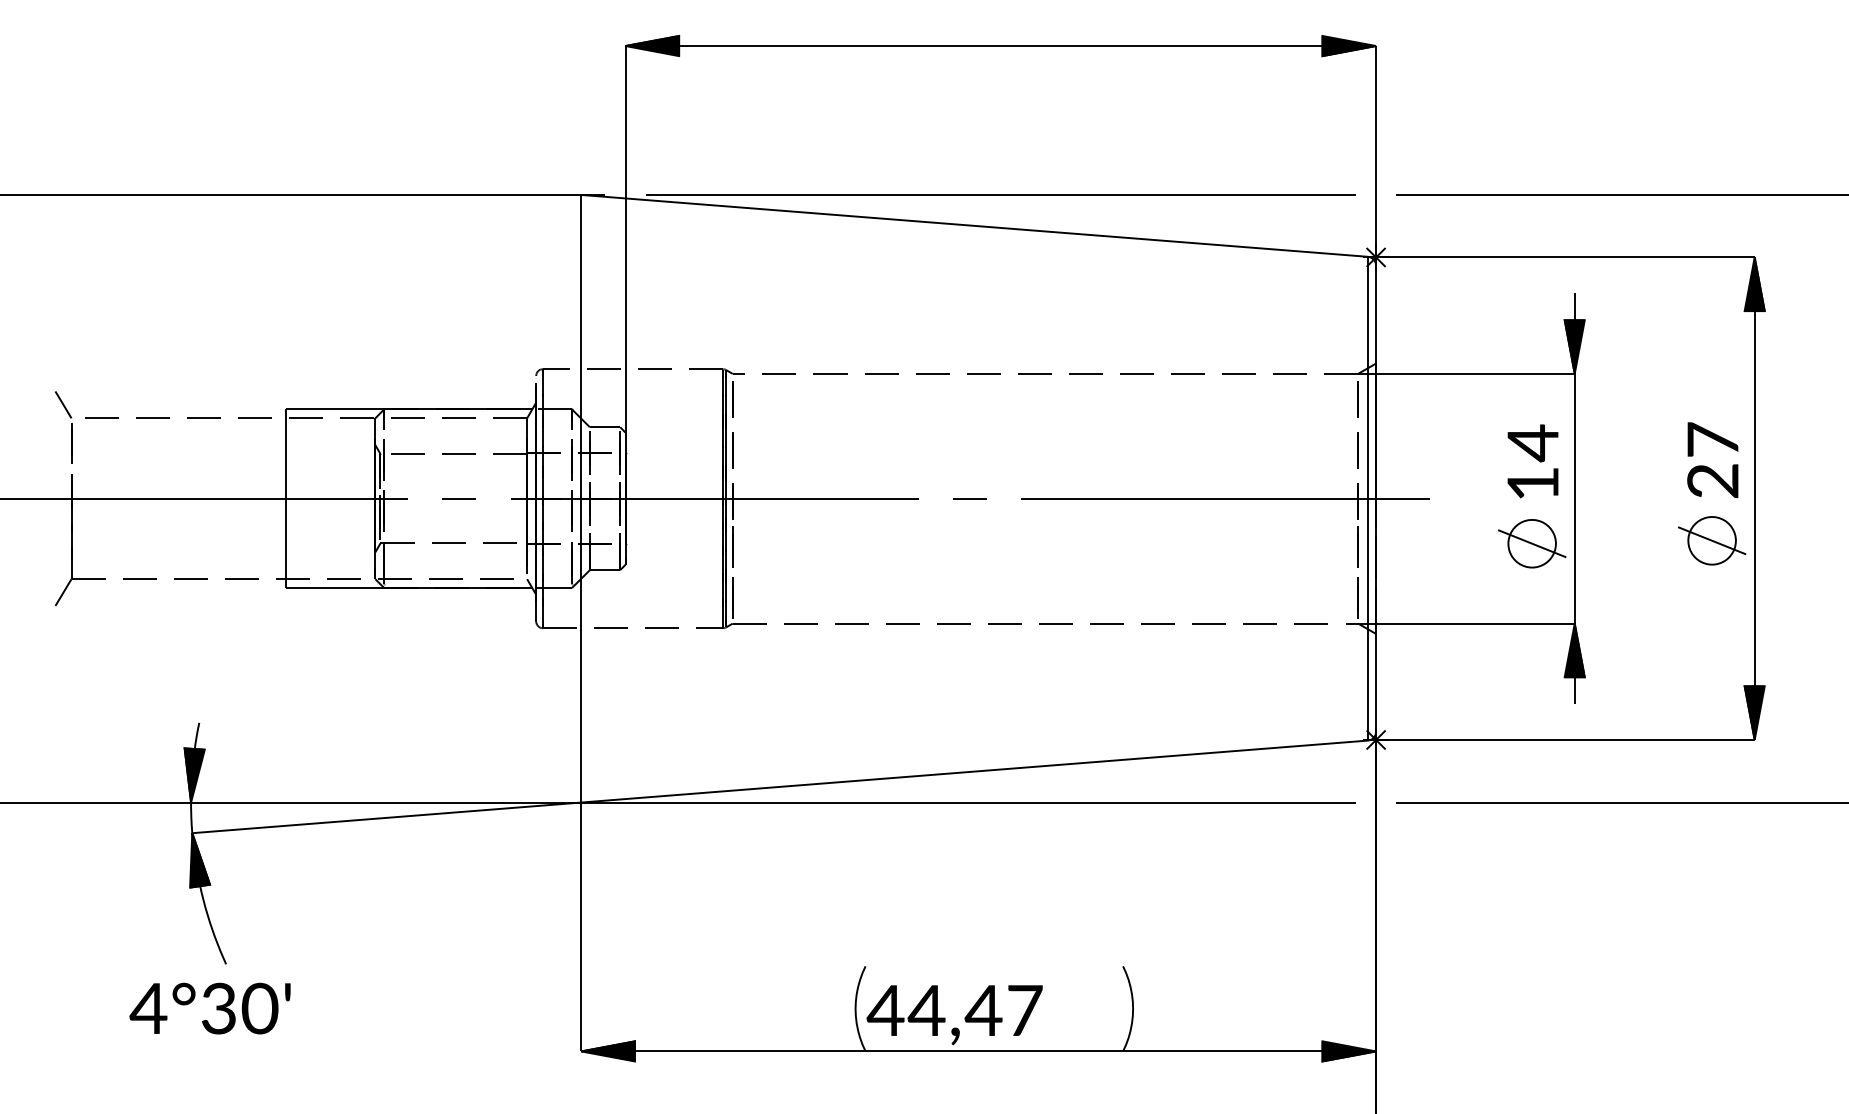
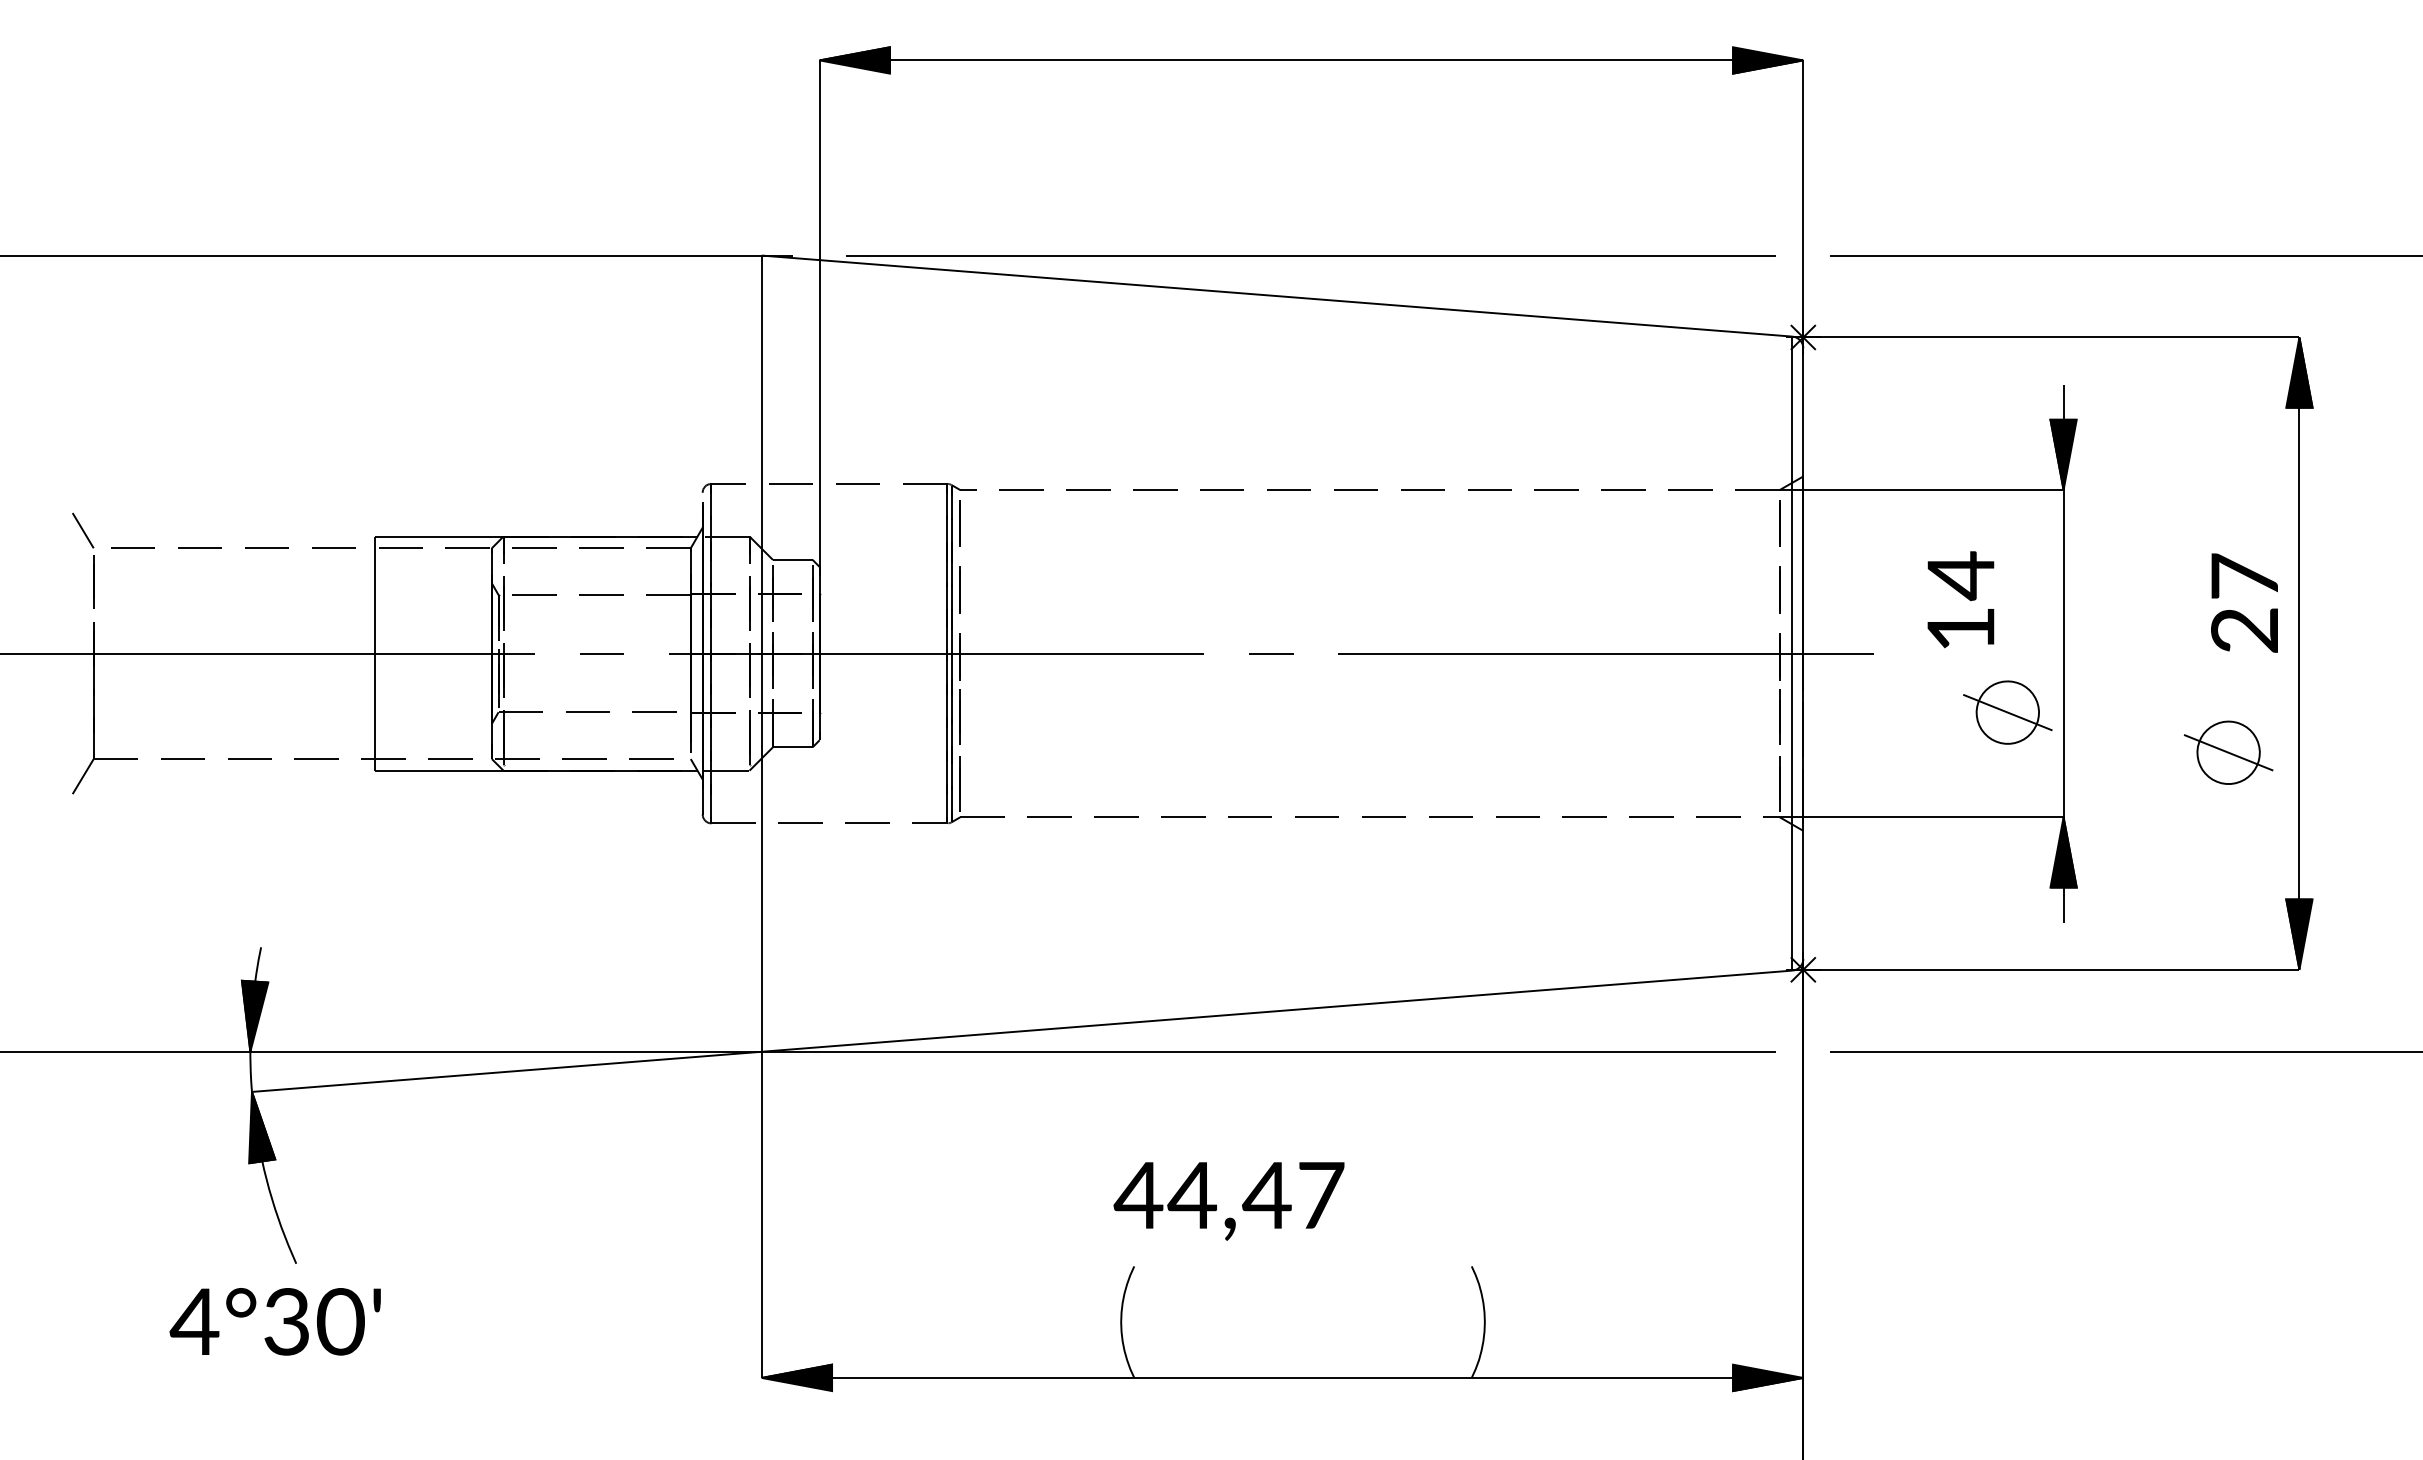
text: (1532, 461) -> (1960, 599), moved
part: (1712, 540) -> (2228, 752), moved
text: (954, 1015) -> (1228, 1201), moved

